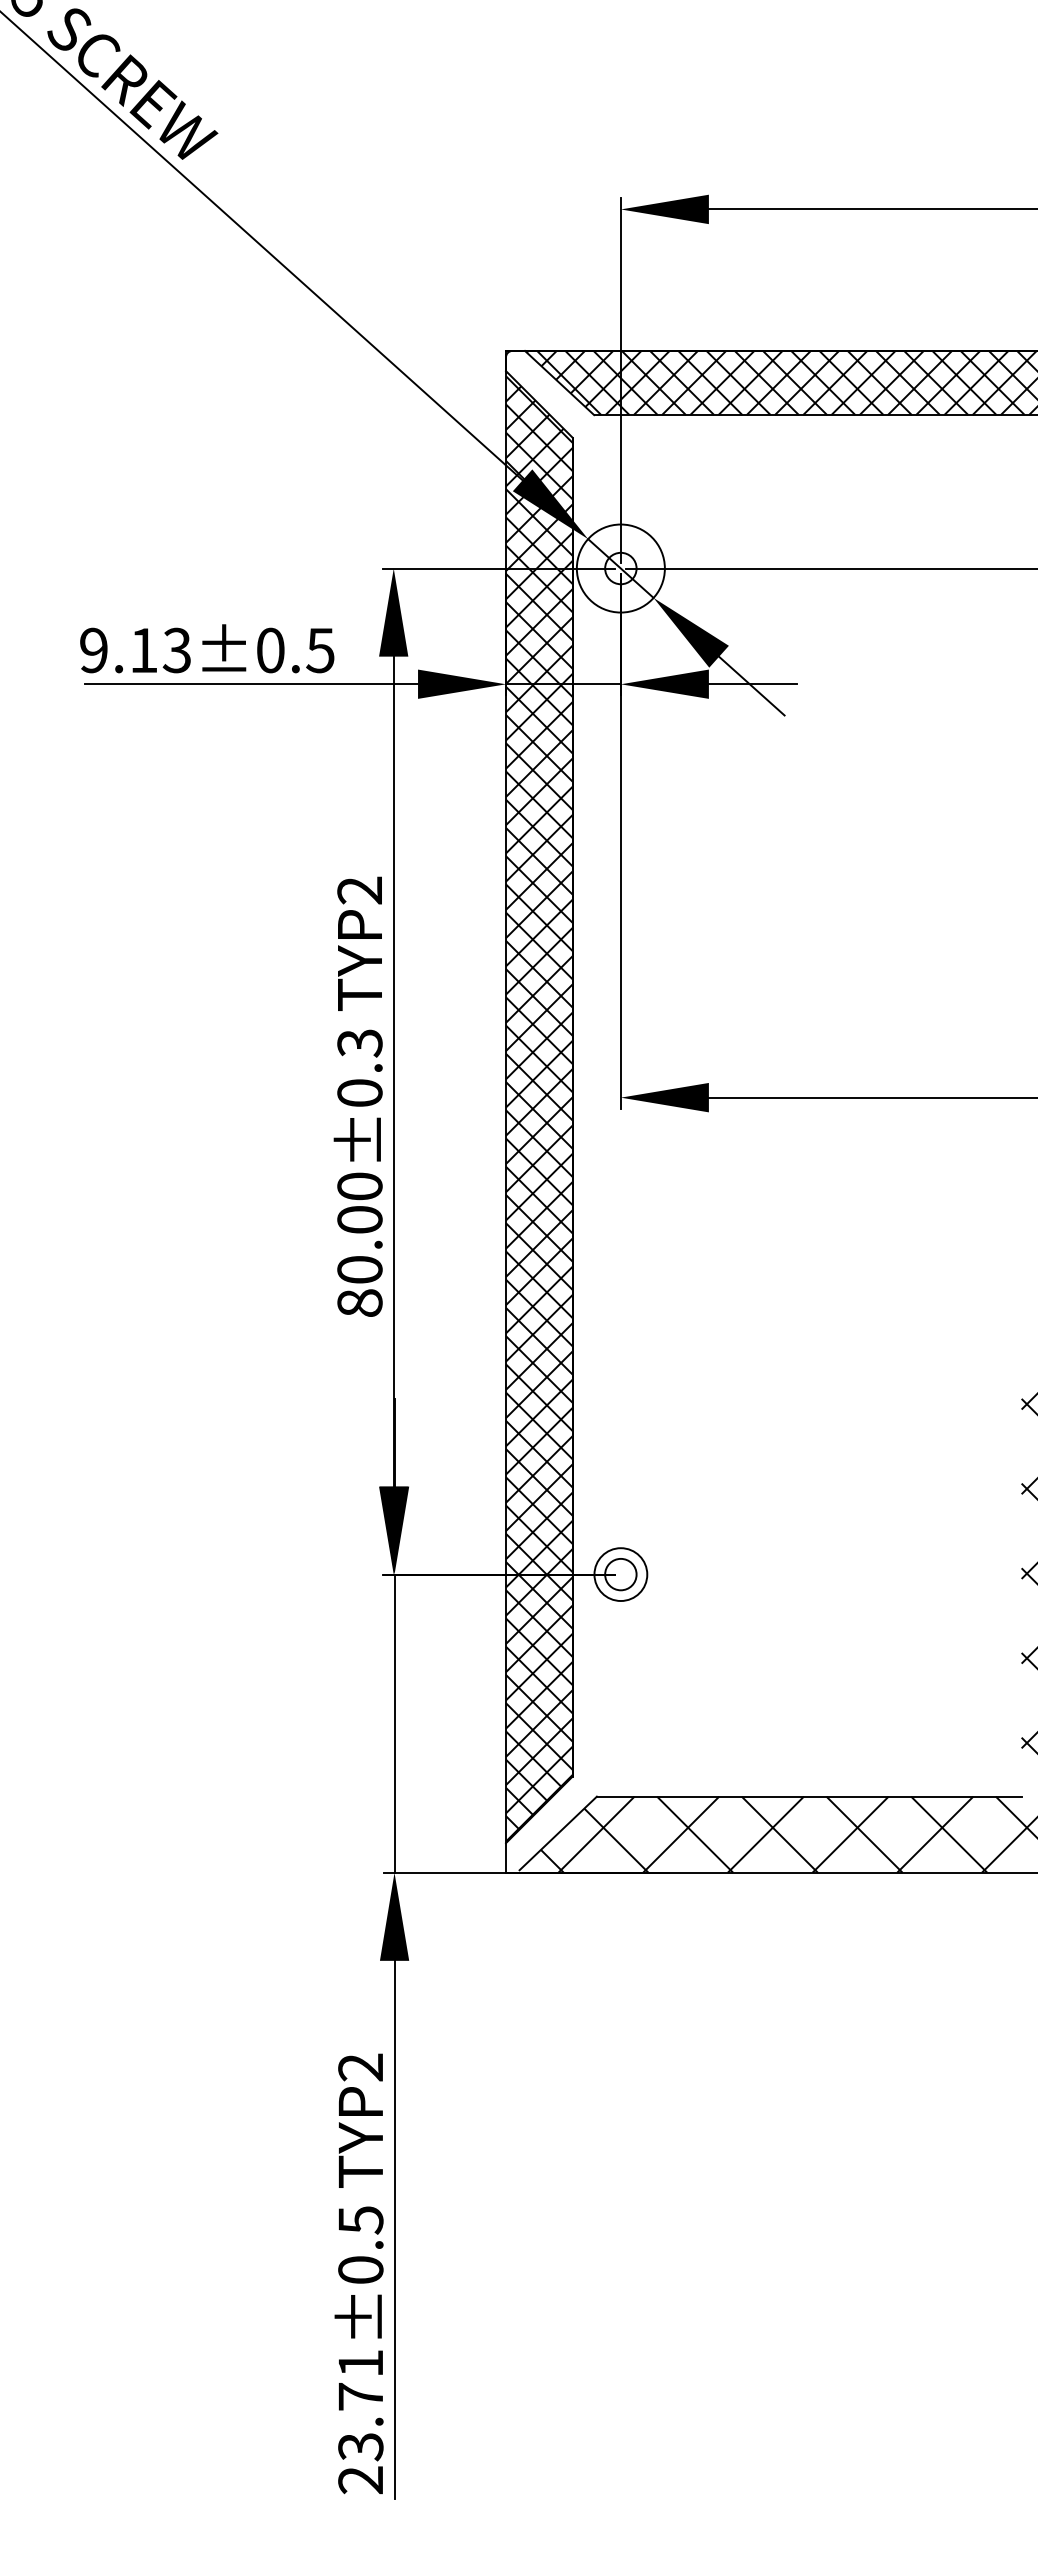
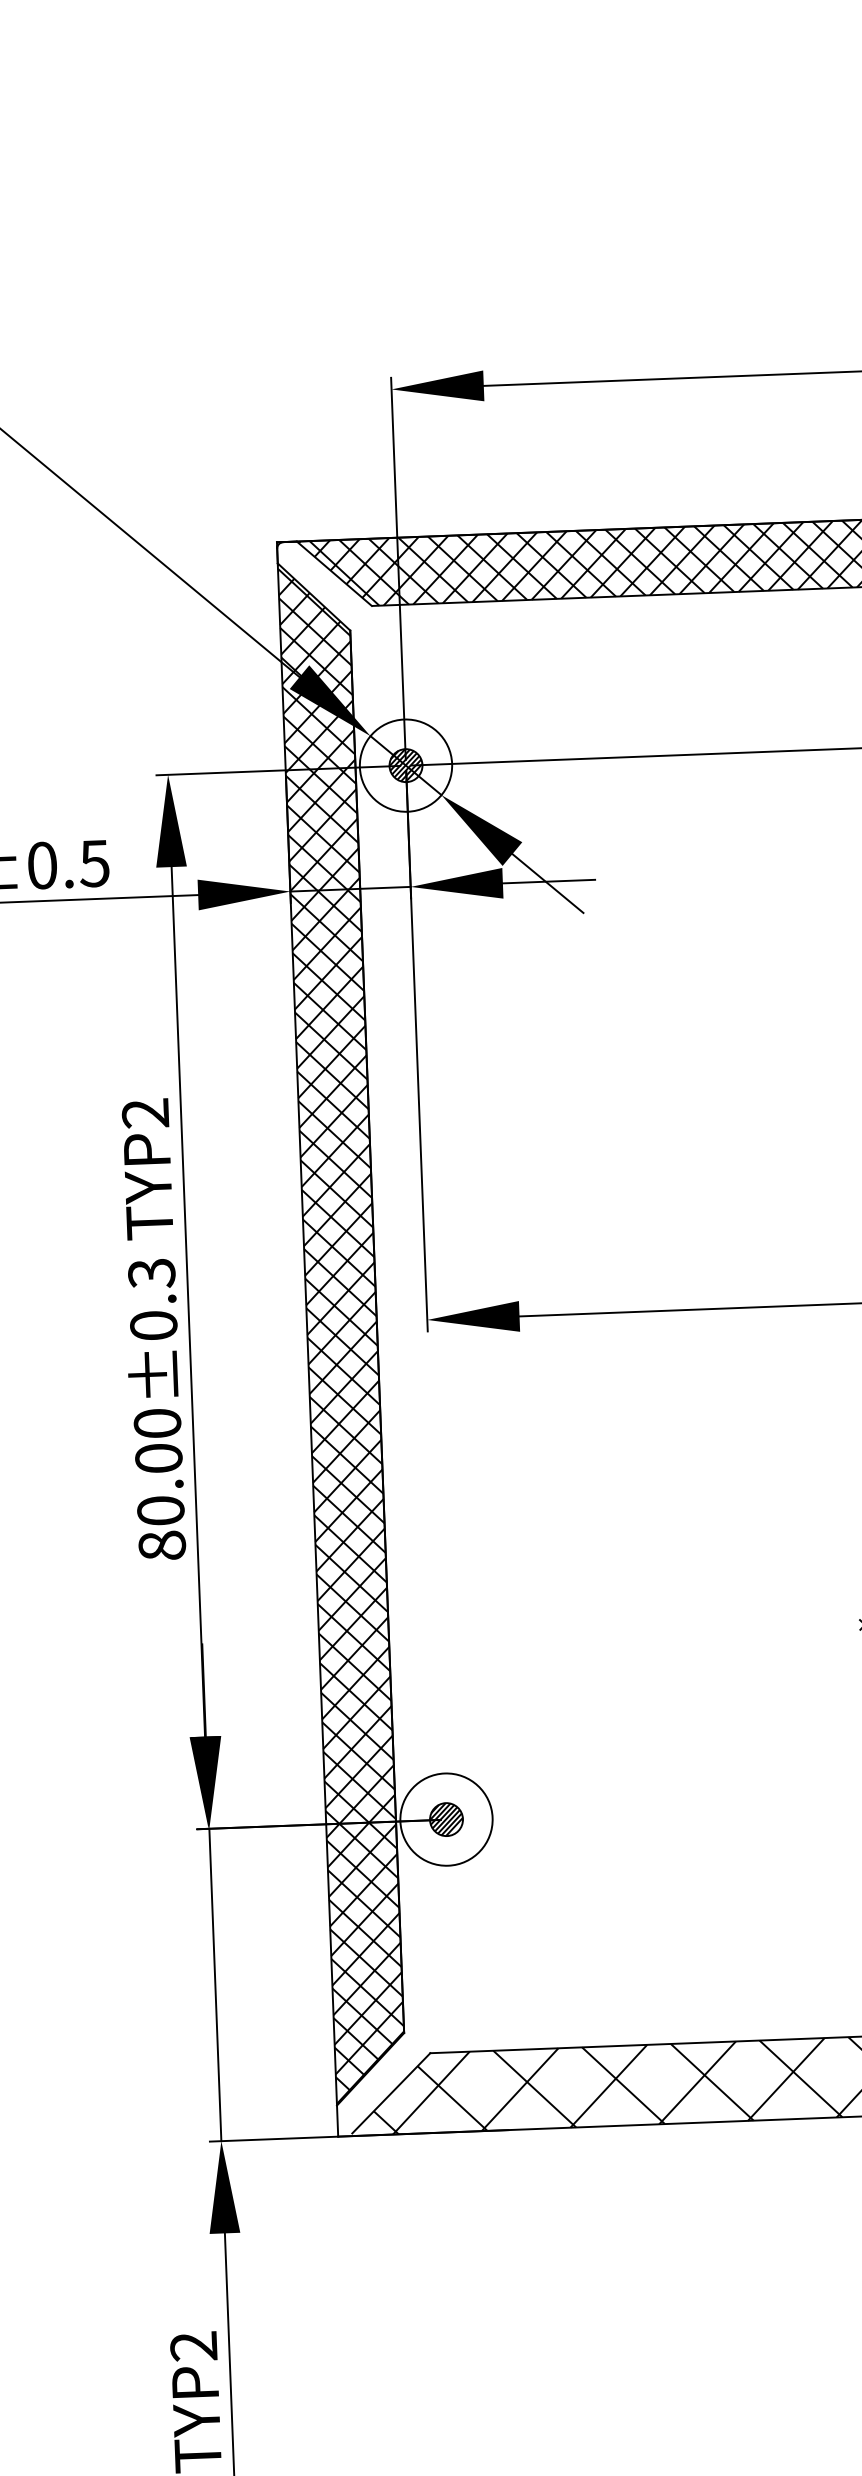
hatch: (620, 568) -> (405, 765), added
circle: (620, 1574) -> (446, 1819), size x1.67
hatch: (620, 1574) -> (446, 1819), added

